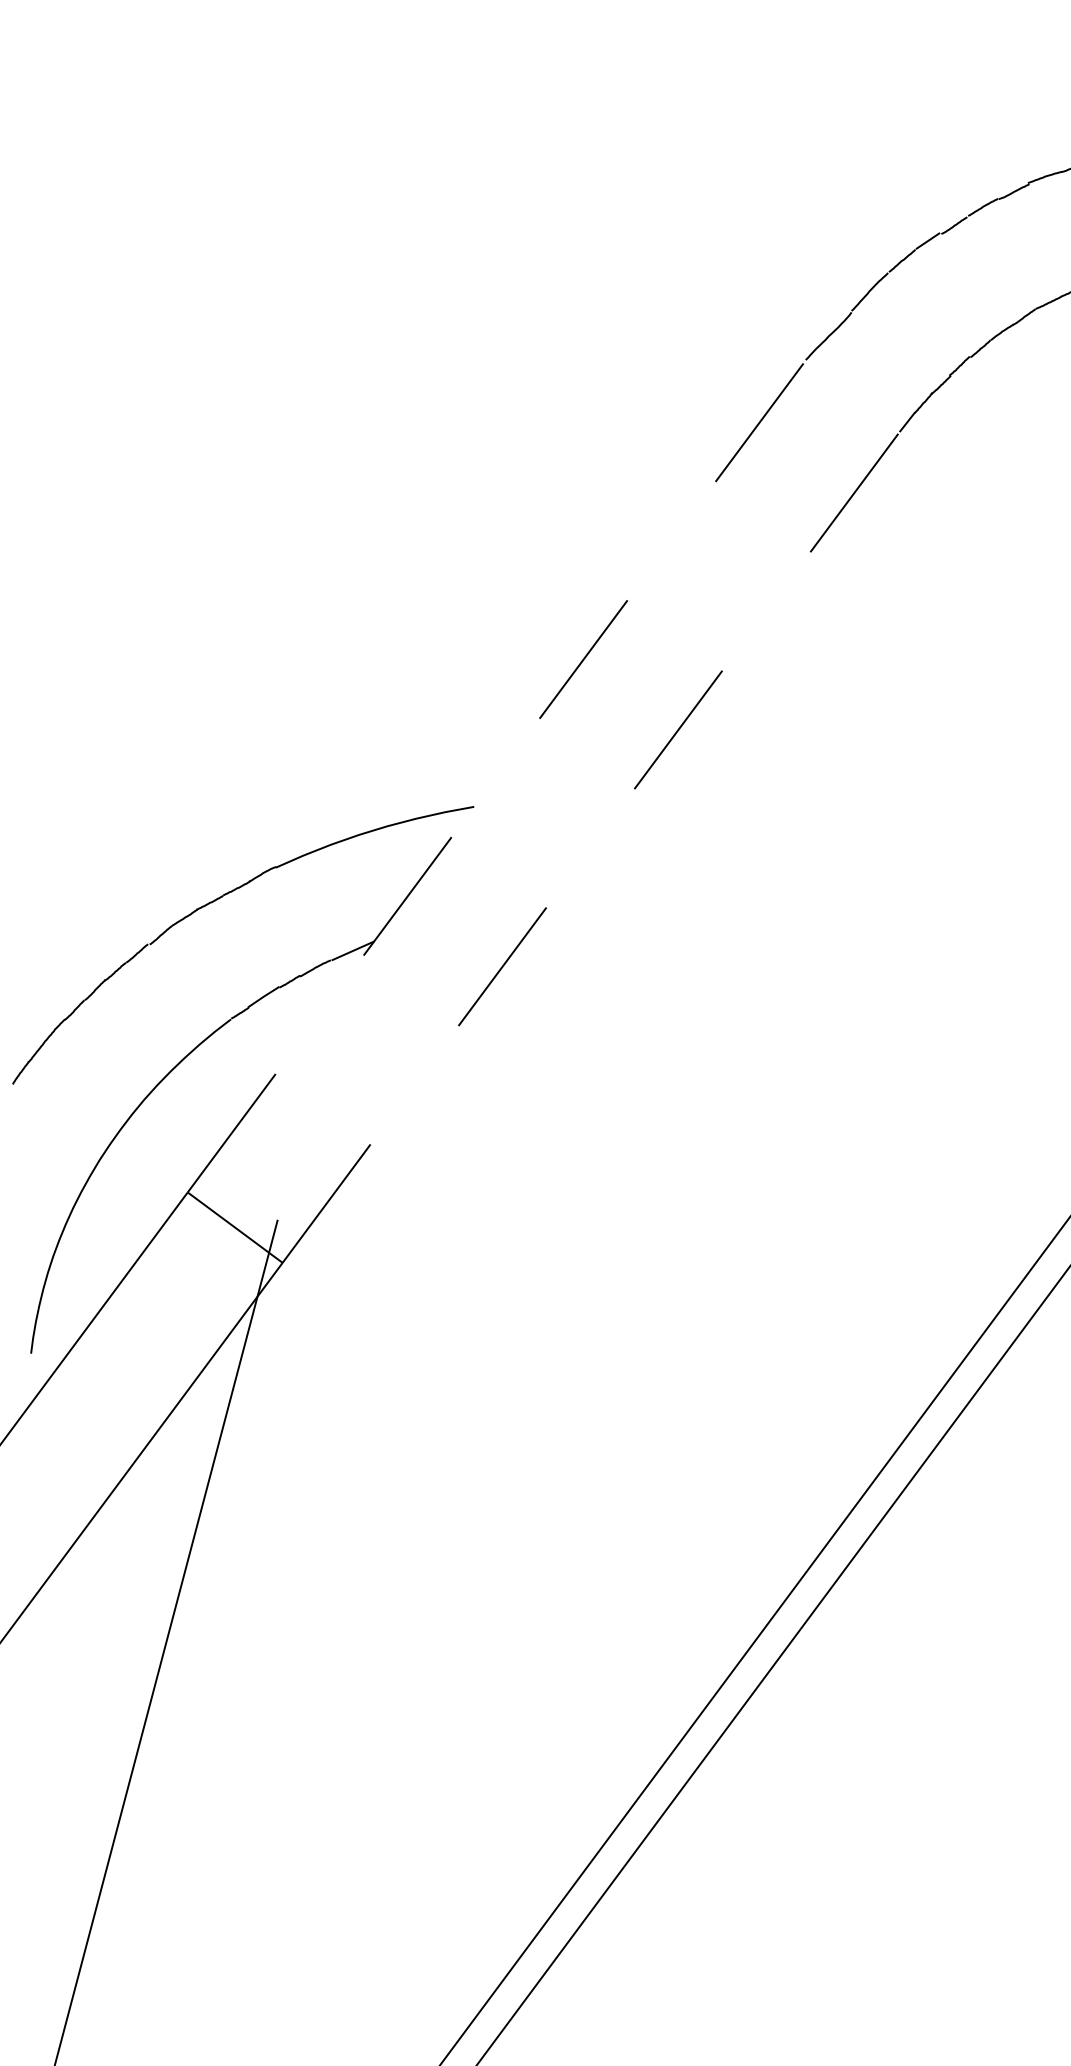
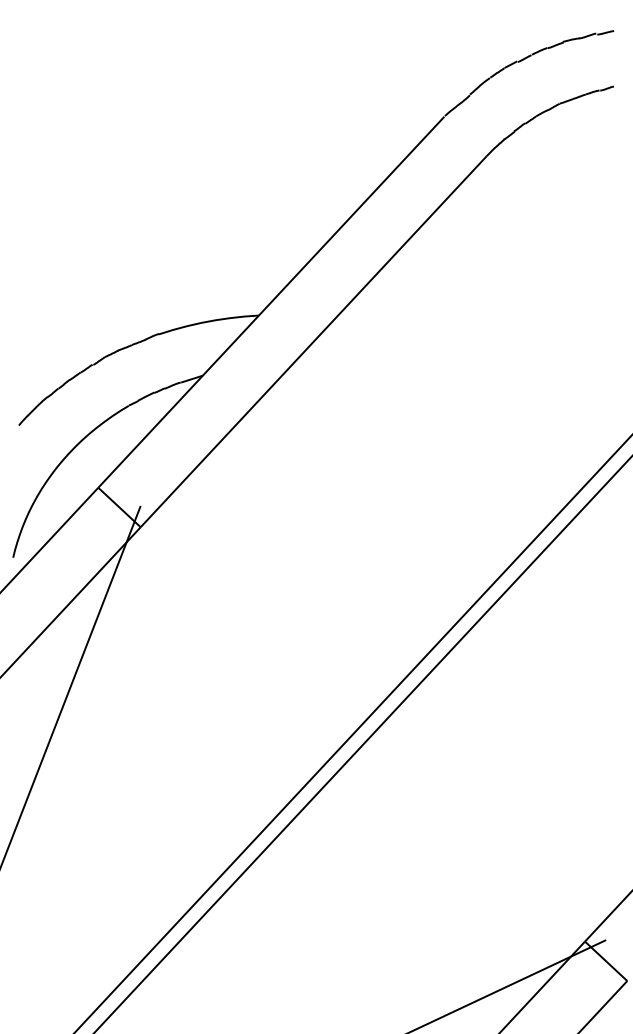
line: (496, 777) -> (271, 302), dashed -> solid
line: (590, 847) -> (313, 341), dashed -> solid

